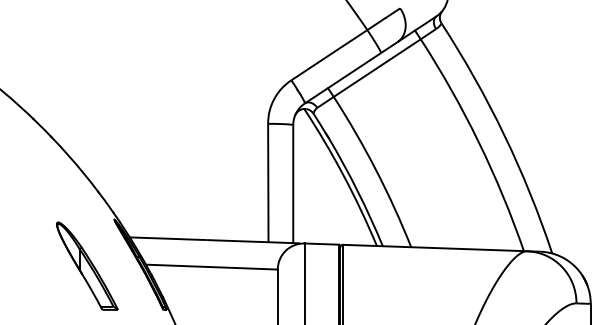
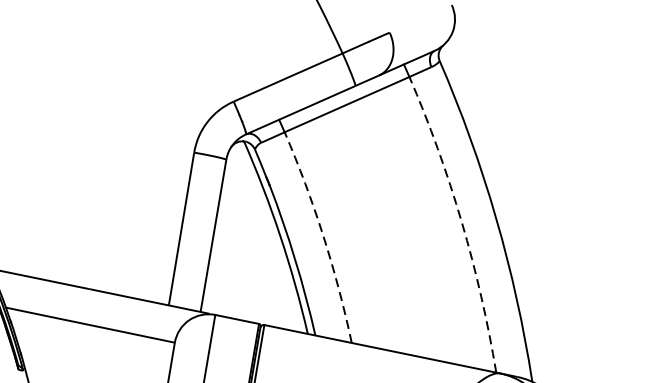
arc: (478, 142) -> (461, 222), solid -> dashed
arc: (376, 170) -> (323, 236), solid -> dashed

